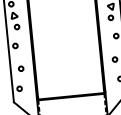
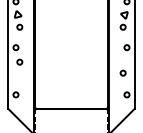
circle: (20, 68) -> (19, 61), moved

